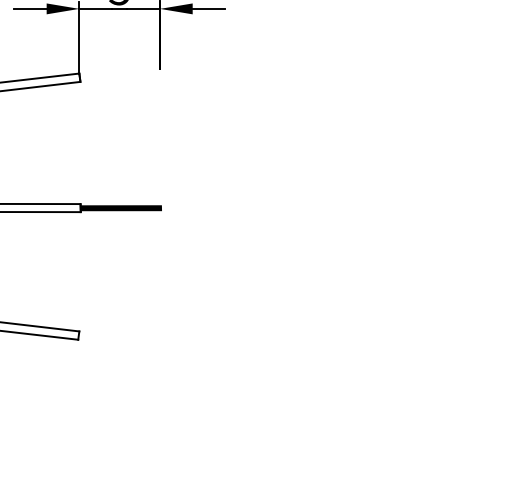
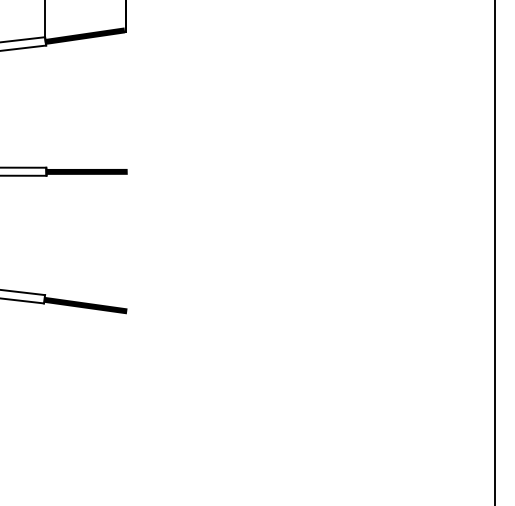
fill: (119, 71) -> (85, 35), added
fill: (119, 341) -> (85, 305), added

